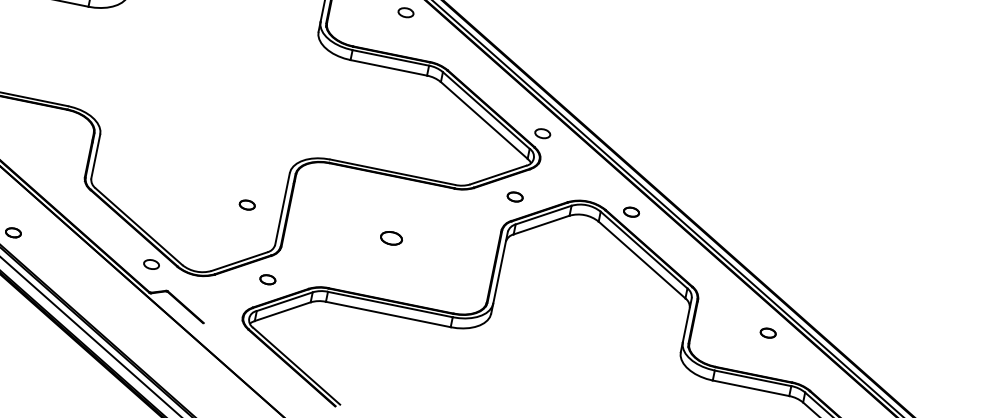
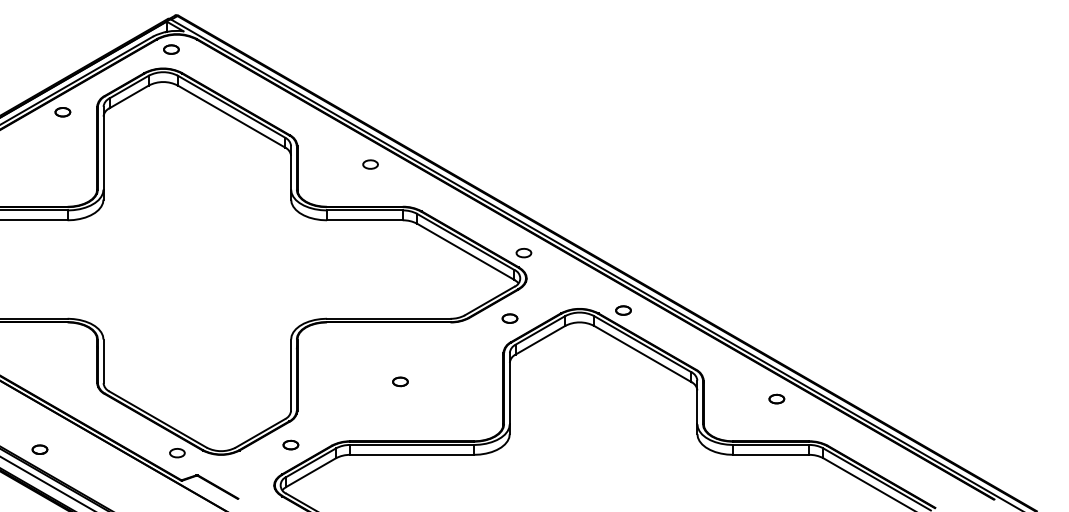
part: (247, 204) -> (256, 377), removed
part: (391, 238) -> (400, 381), size x0.71

